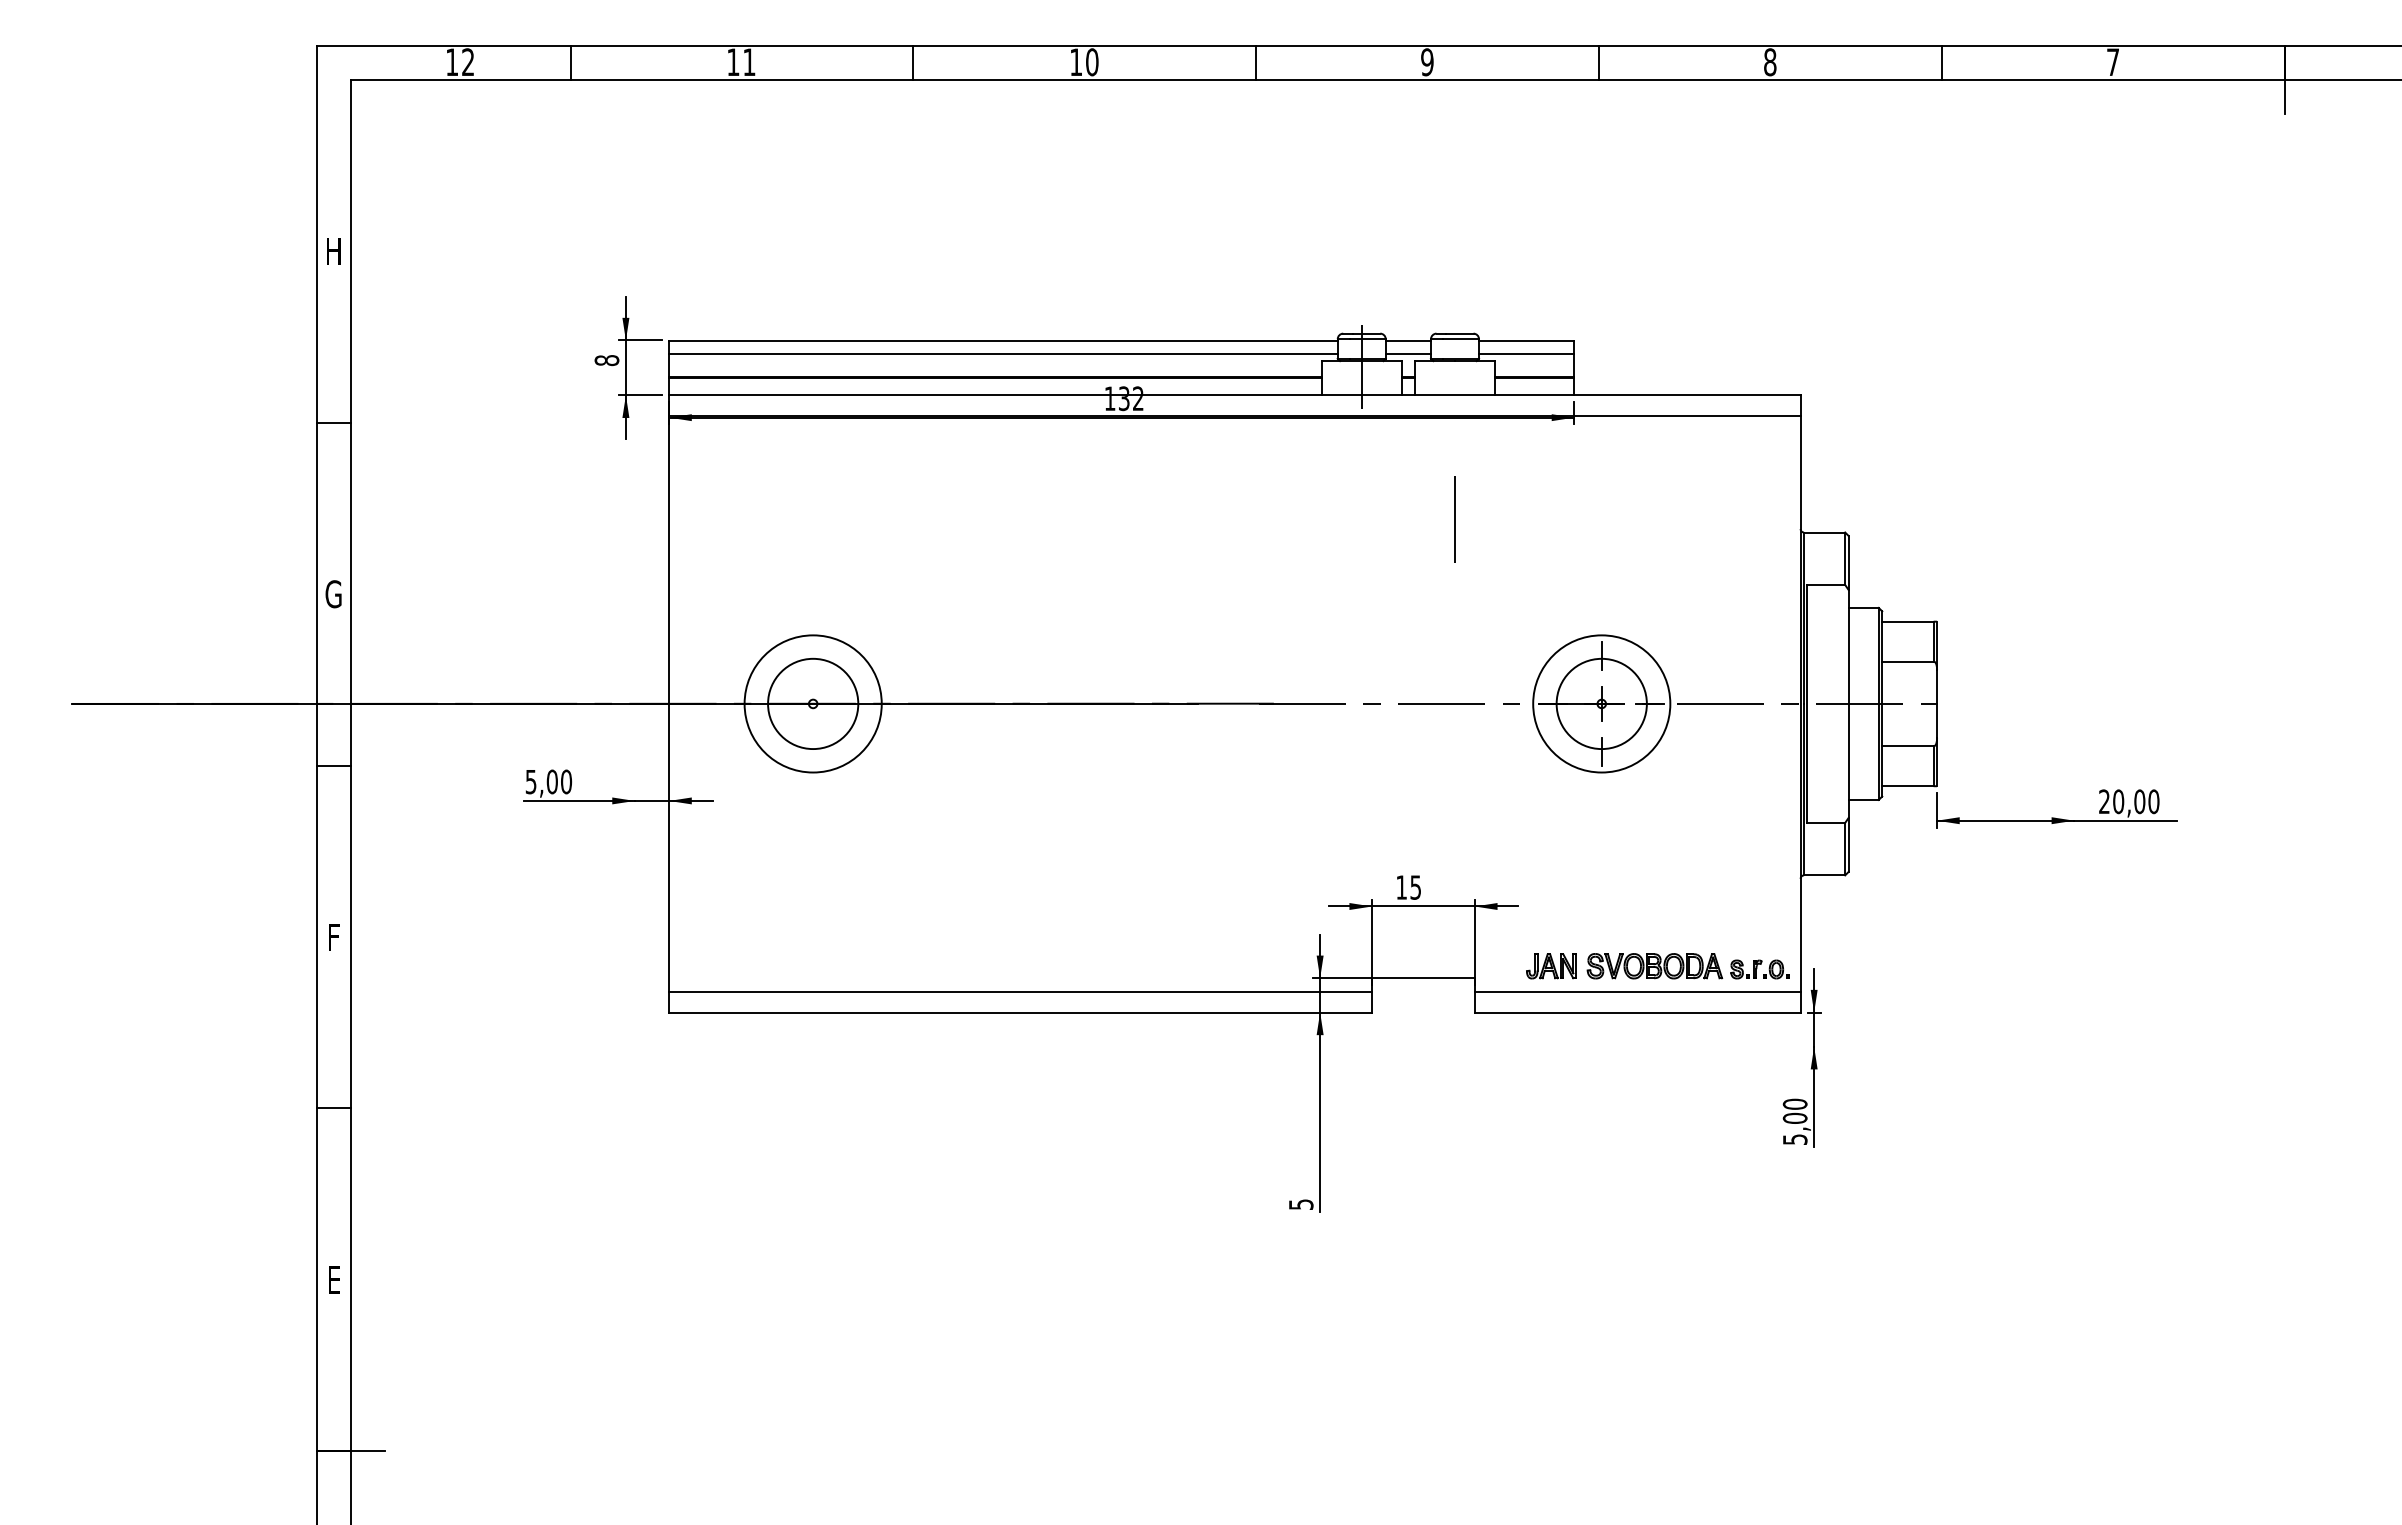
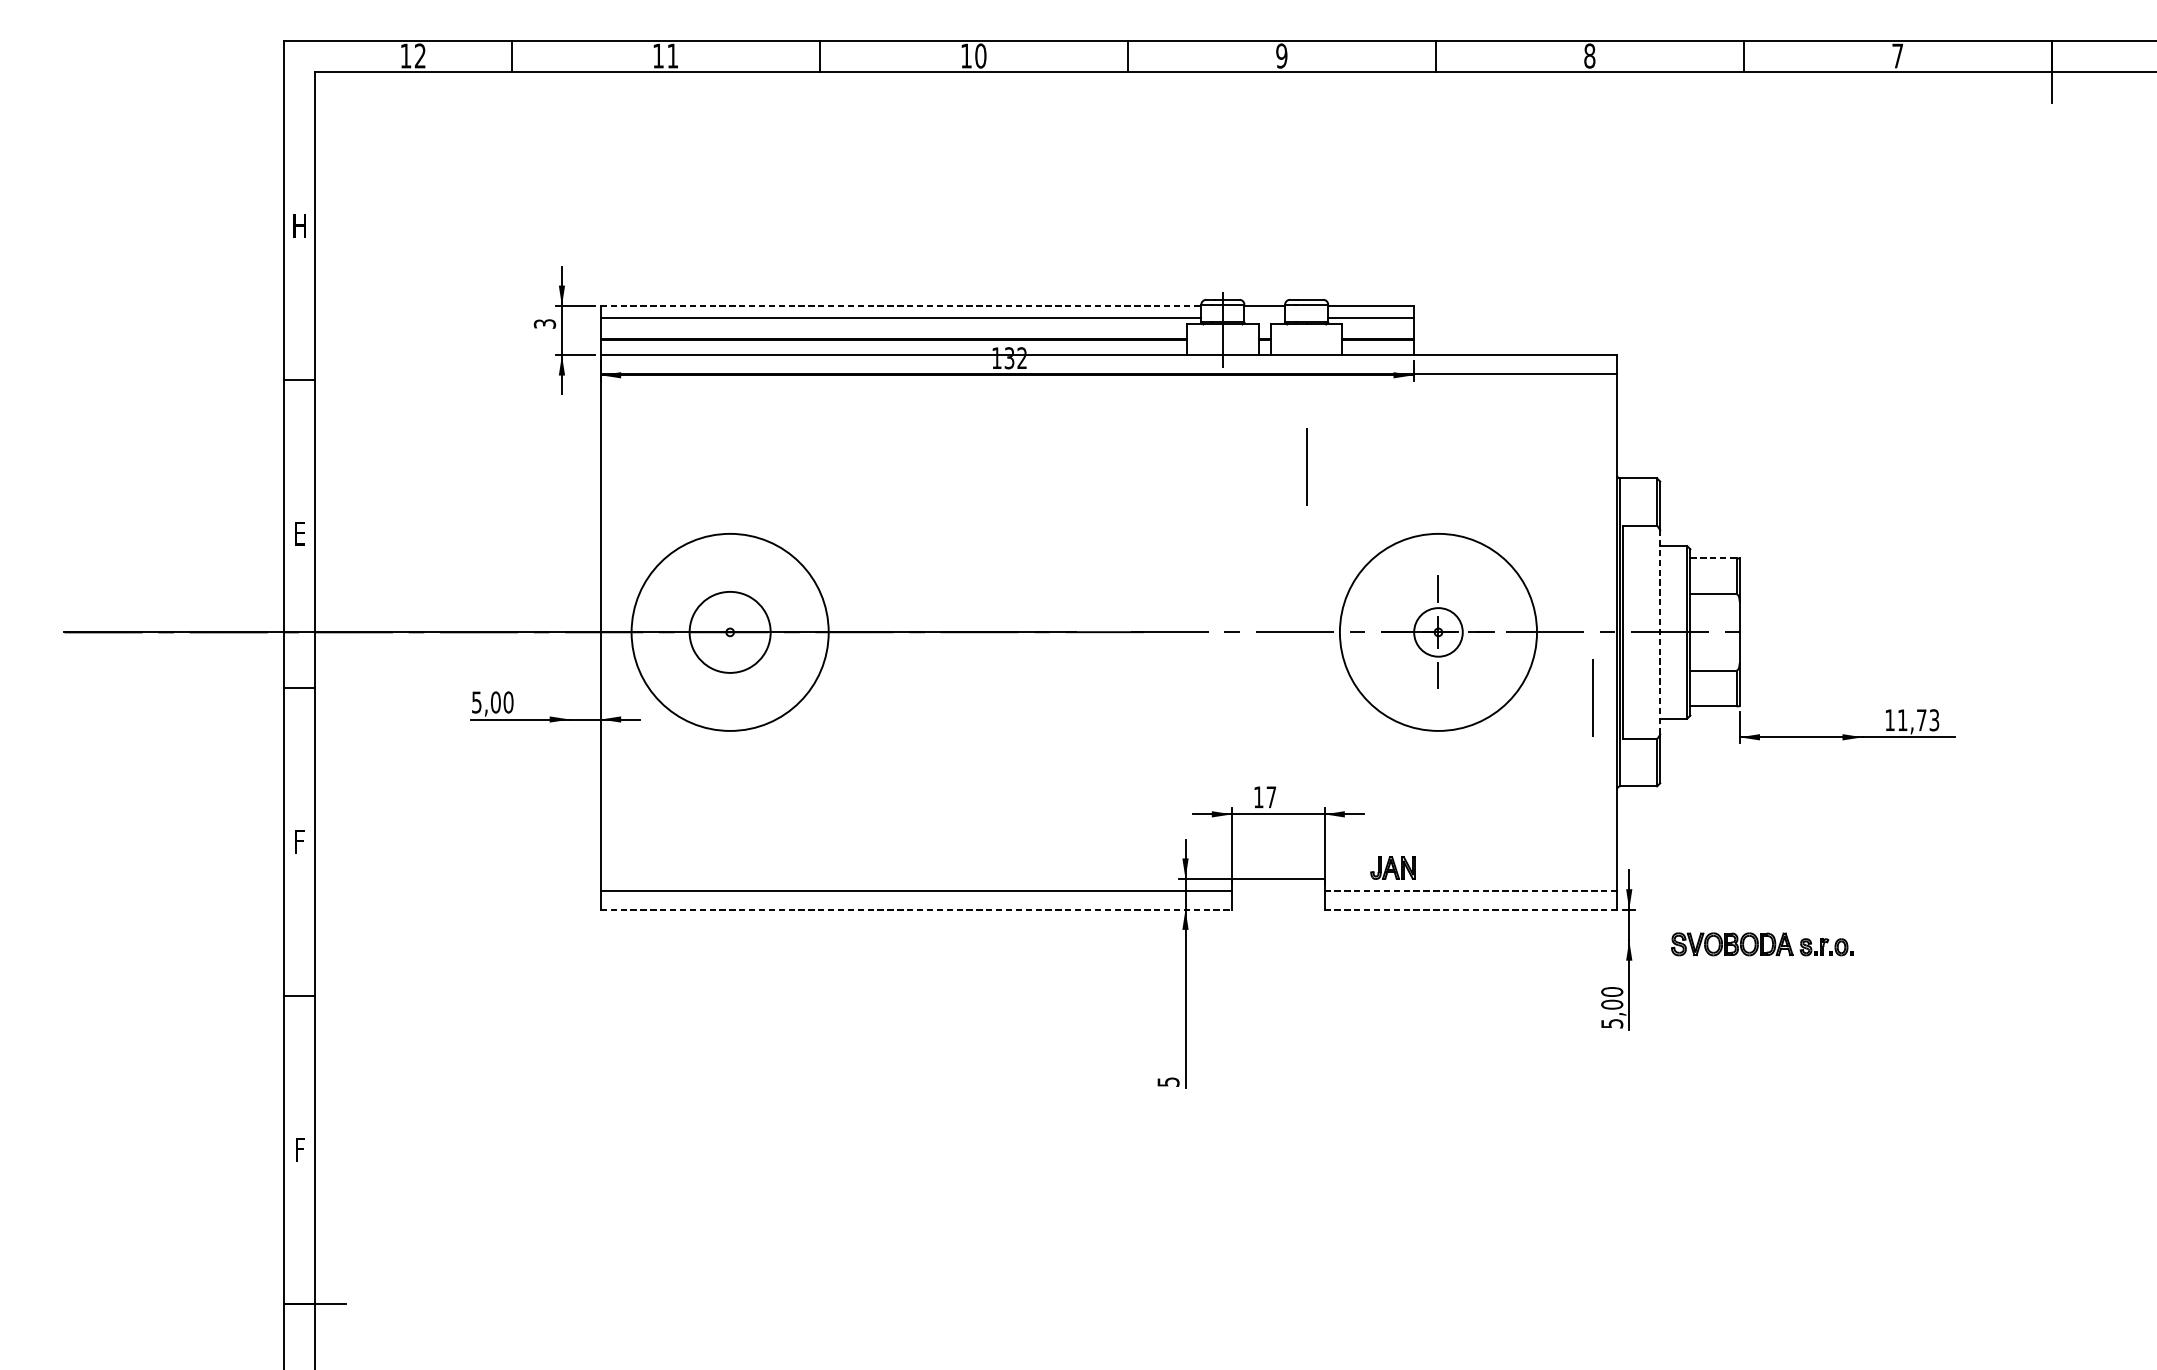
line: (1003, 340) -> (901, 305), solid -> dashed
line: (1408, 354) -> (1264, 318), removed
text: (606, 360) -> (544, 323), 8 -> 3
text: (333, 594) -> (299, 534), G -> E
line: (1907, 621) -> (1713, 558), solid -> dashed
circle: (812, 703) -> (729, 632), size x1.6
circle: (1601, 703) -> (1438, 632), size x0.6
circle: (1601, 703) -> (1438, 632), size x1.6
line: (1848, 703) -> (1660, 632), solid -> dashed
line: (1773, 776) -> (1592, 697), added
text: (2129, 801) -> (1912, 720), 20,00 -> 11,73
text: (1415, 887) -> (1271, 797), 15 -> 17
part: (1687, 966) -> (1761, 944), moved
line: (1637, 991) -> (1470, 890), solid -> dashed
line: (1021, 1012) -> (917, 909), solid -> dashed
line: (1637, 1012) -> (1470, 909), solid -> dashed
text: (335, 1281) -> (301, 1151), E -> F

